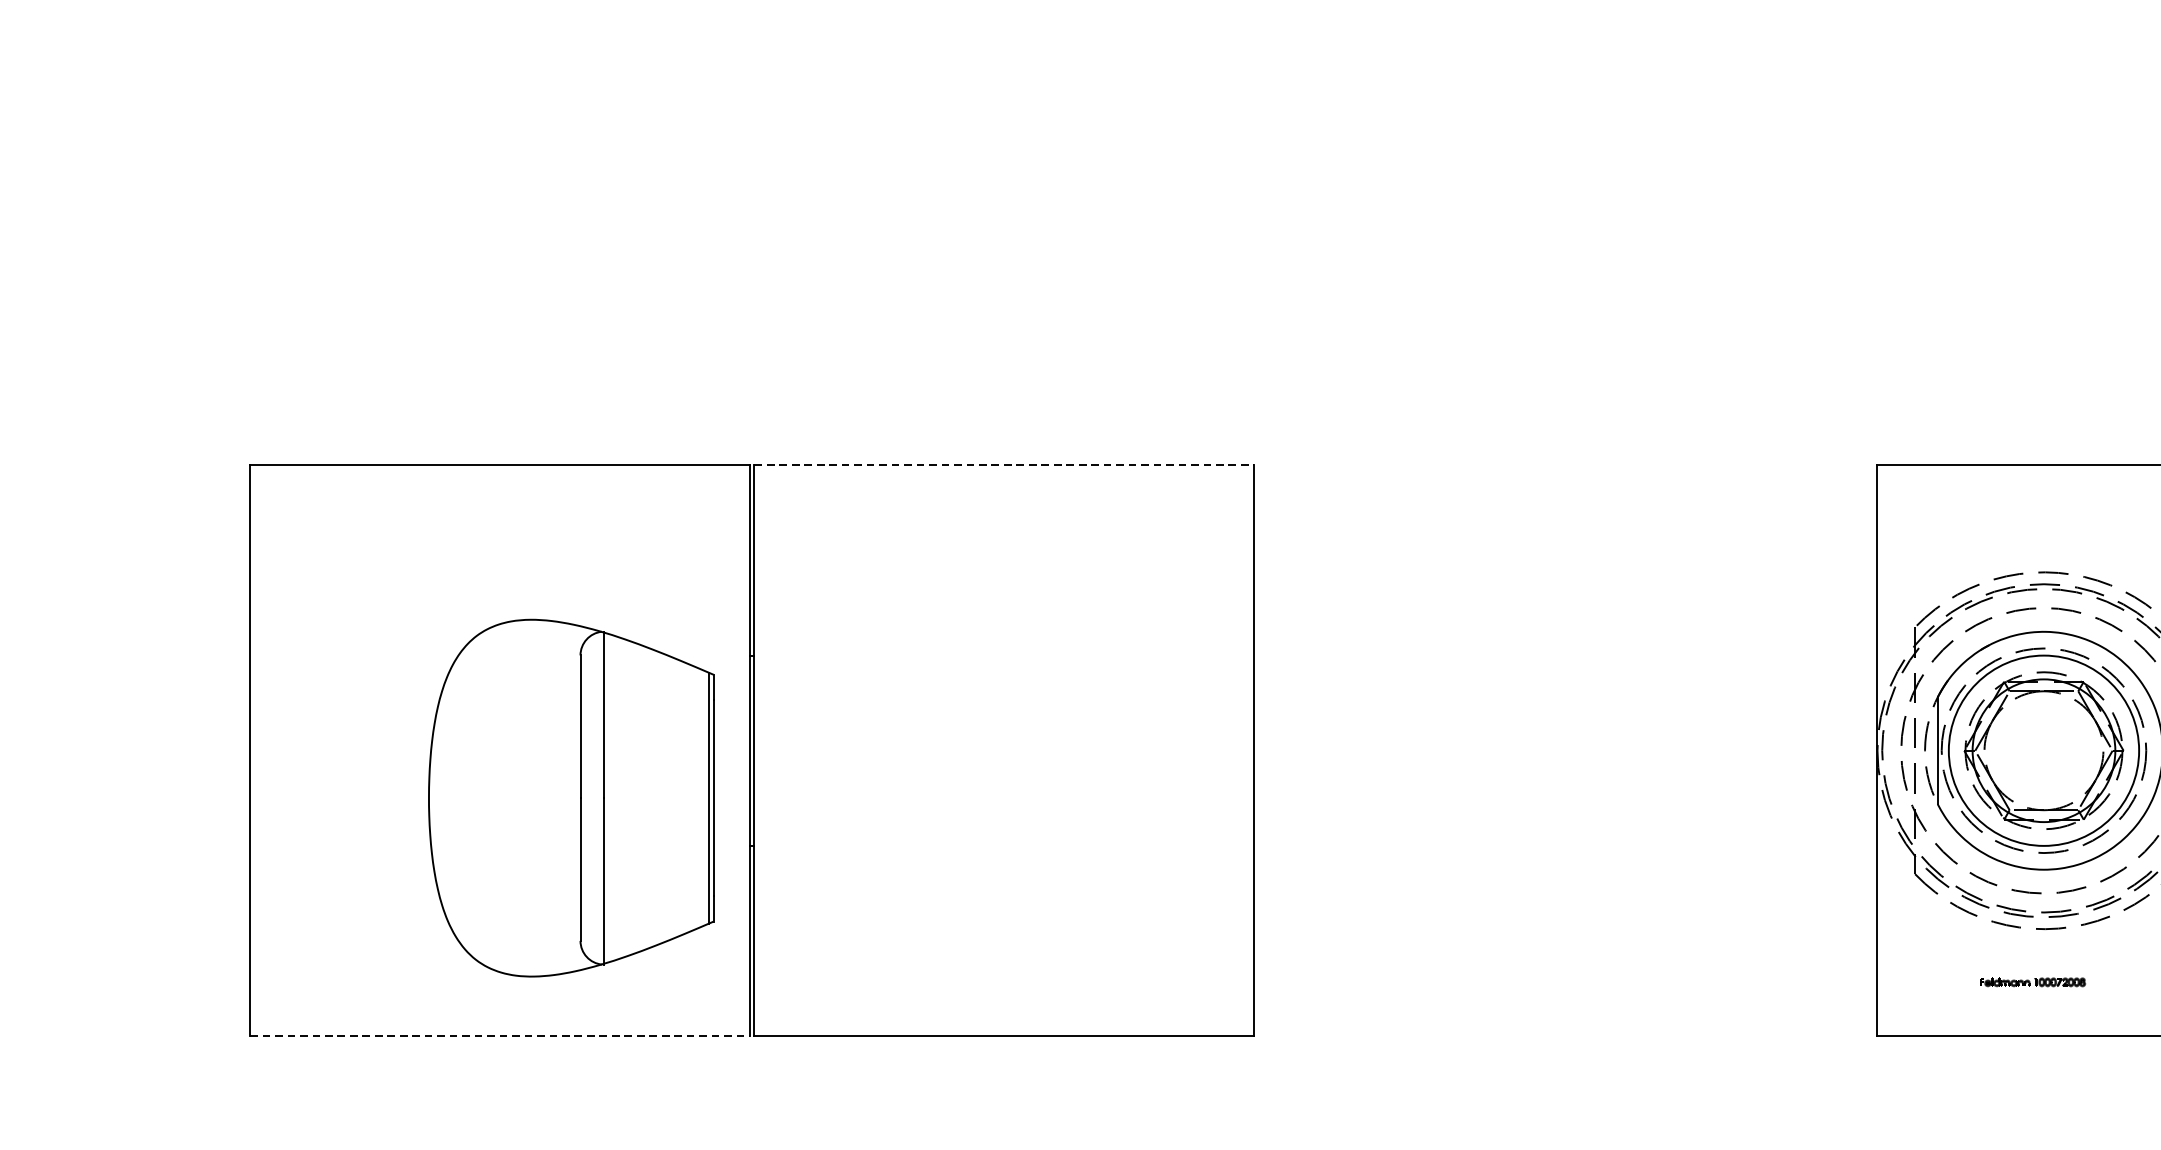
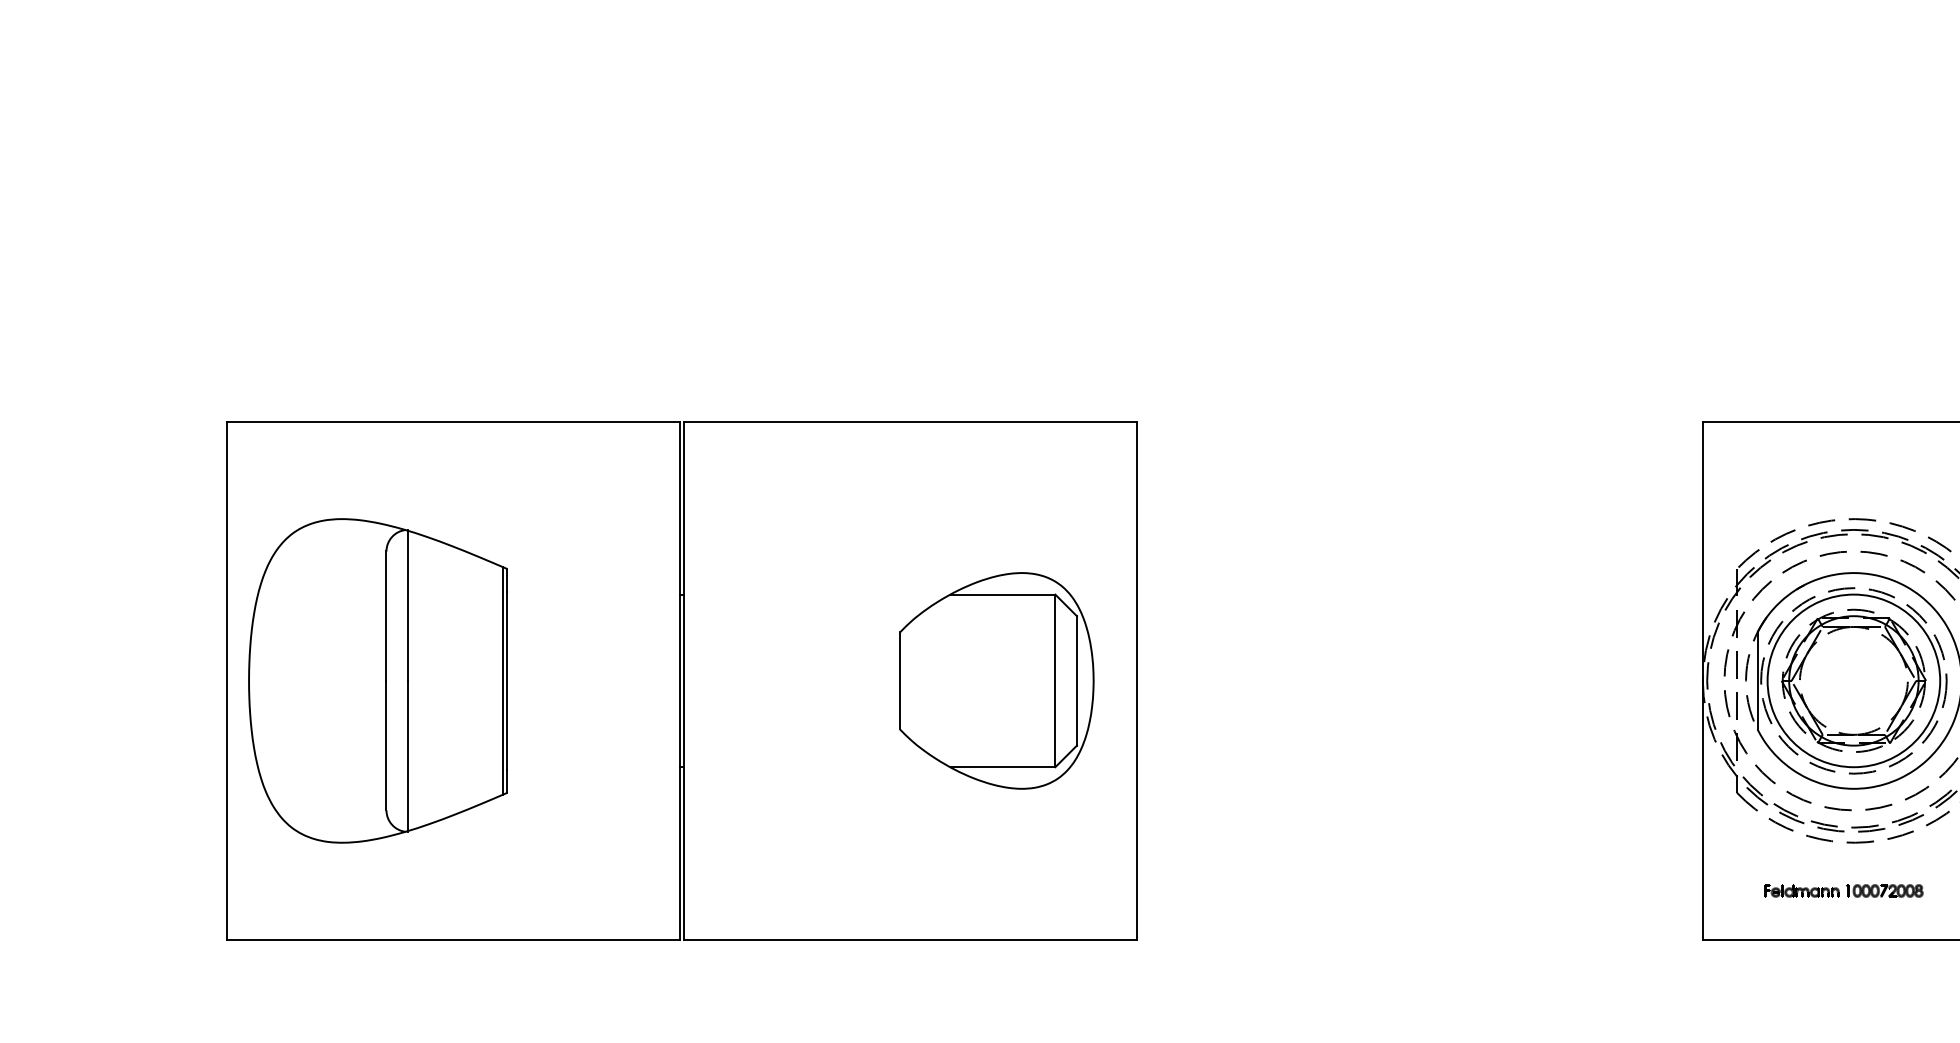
line: (1003, 465) -> (910, 422), dashed -> solid
part: (1098, 750) -> (996, 680), added
part: (570, 797) -> (377, 680), moved
part: (2032, 981) -> (1843, 890), size x1.67
line: (500, 1035) -> (453, 939), dashed -> solid

